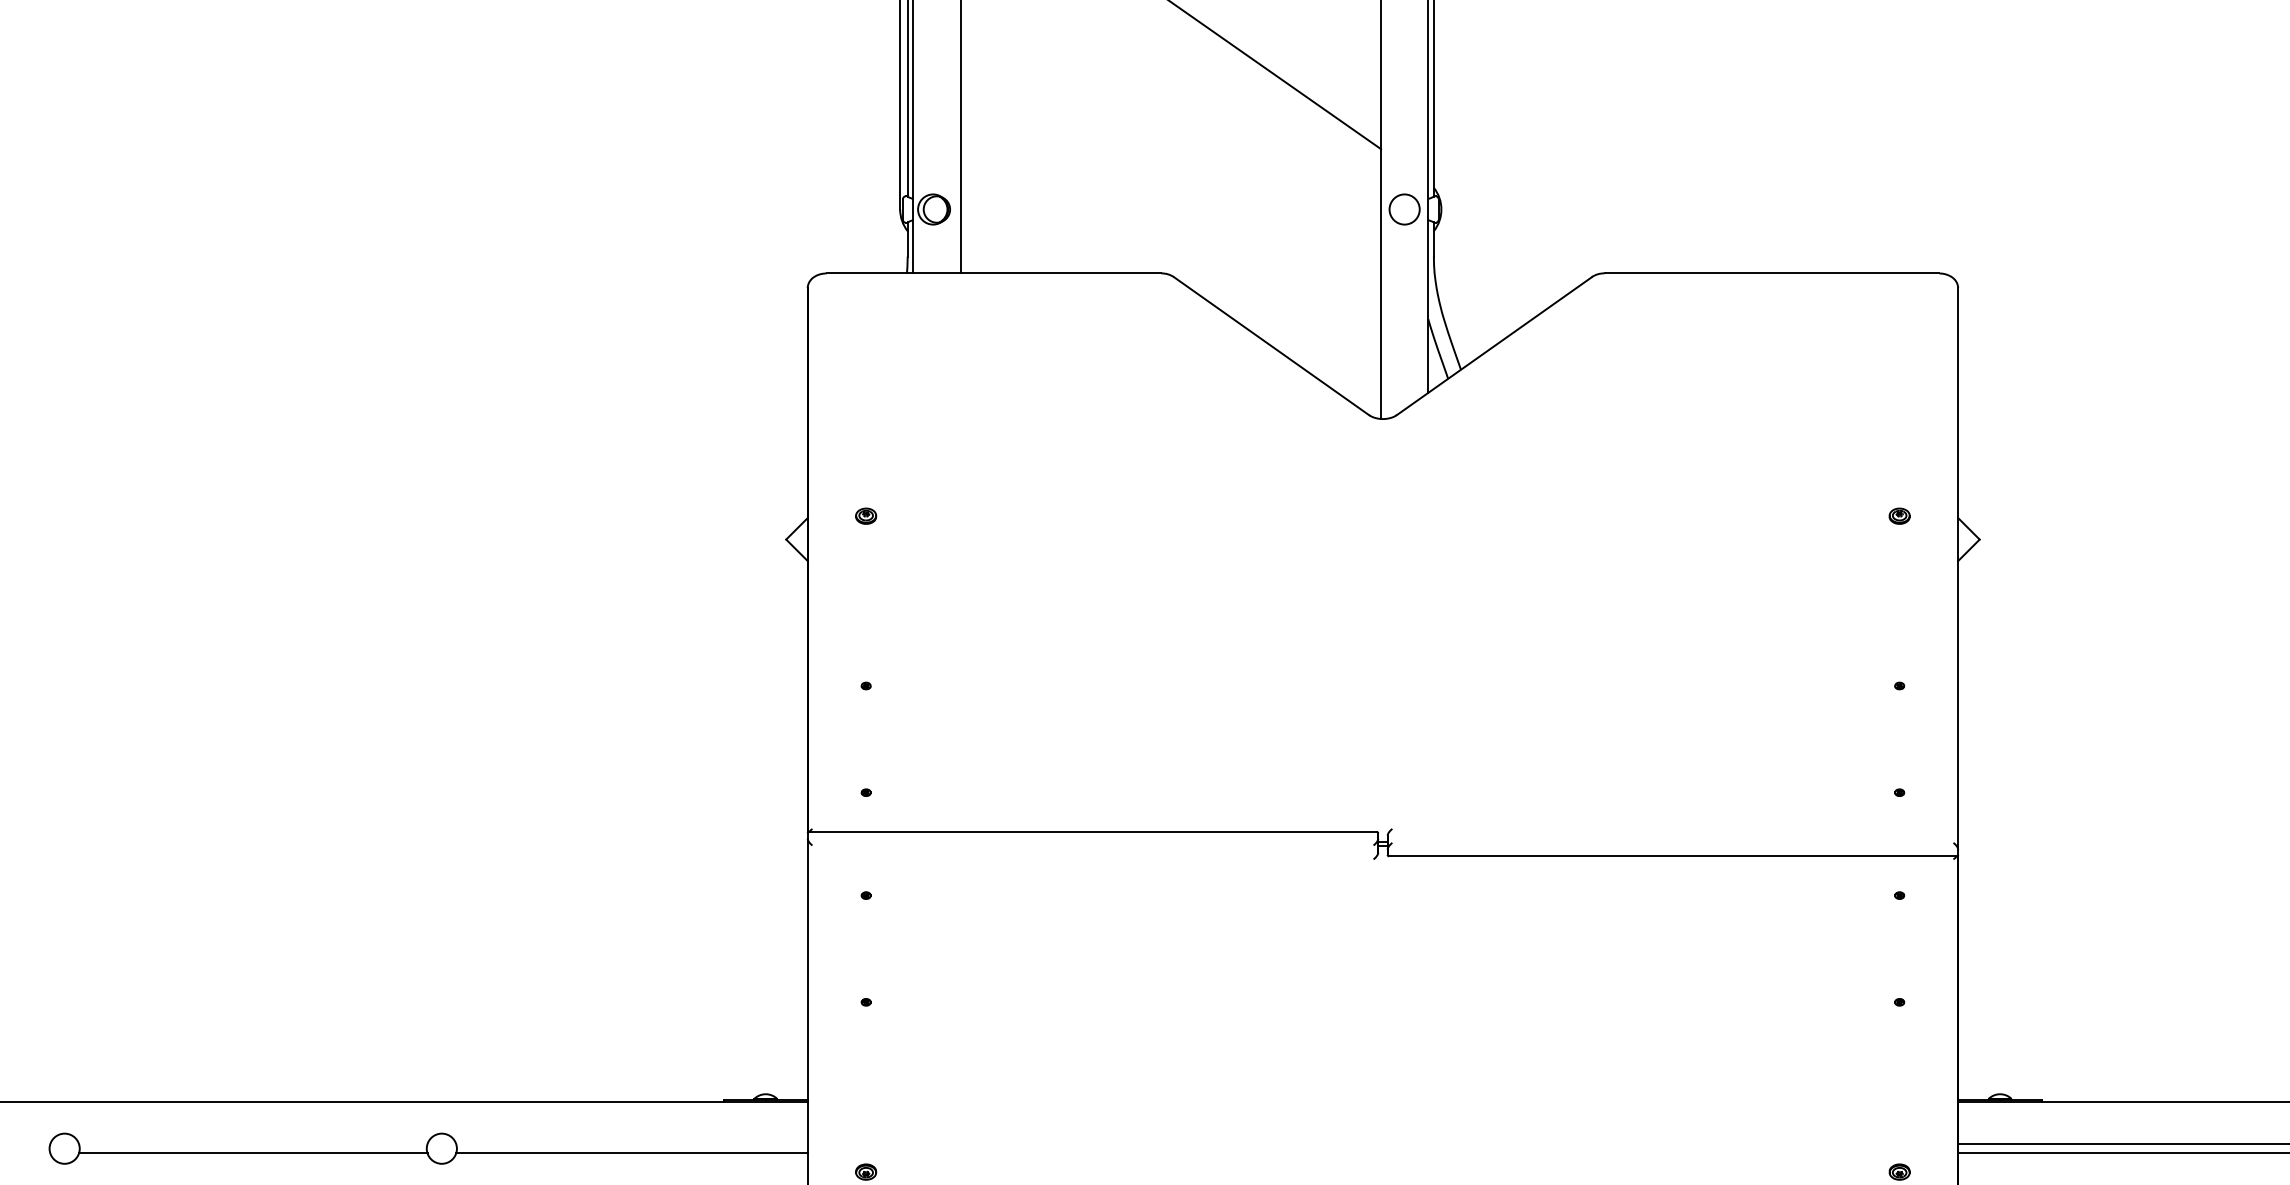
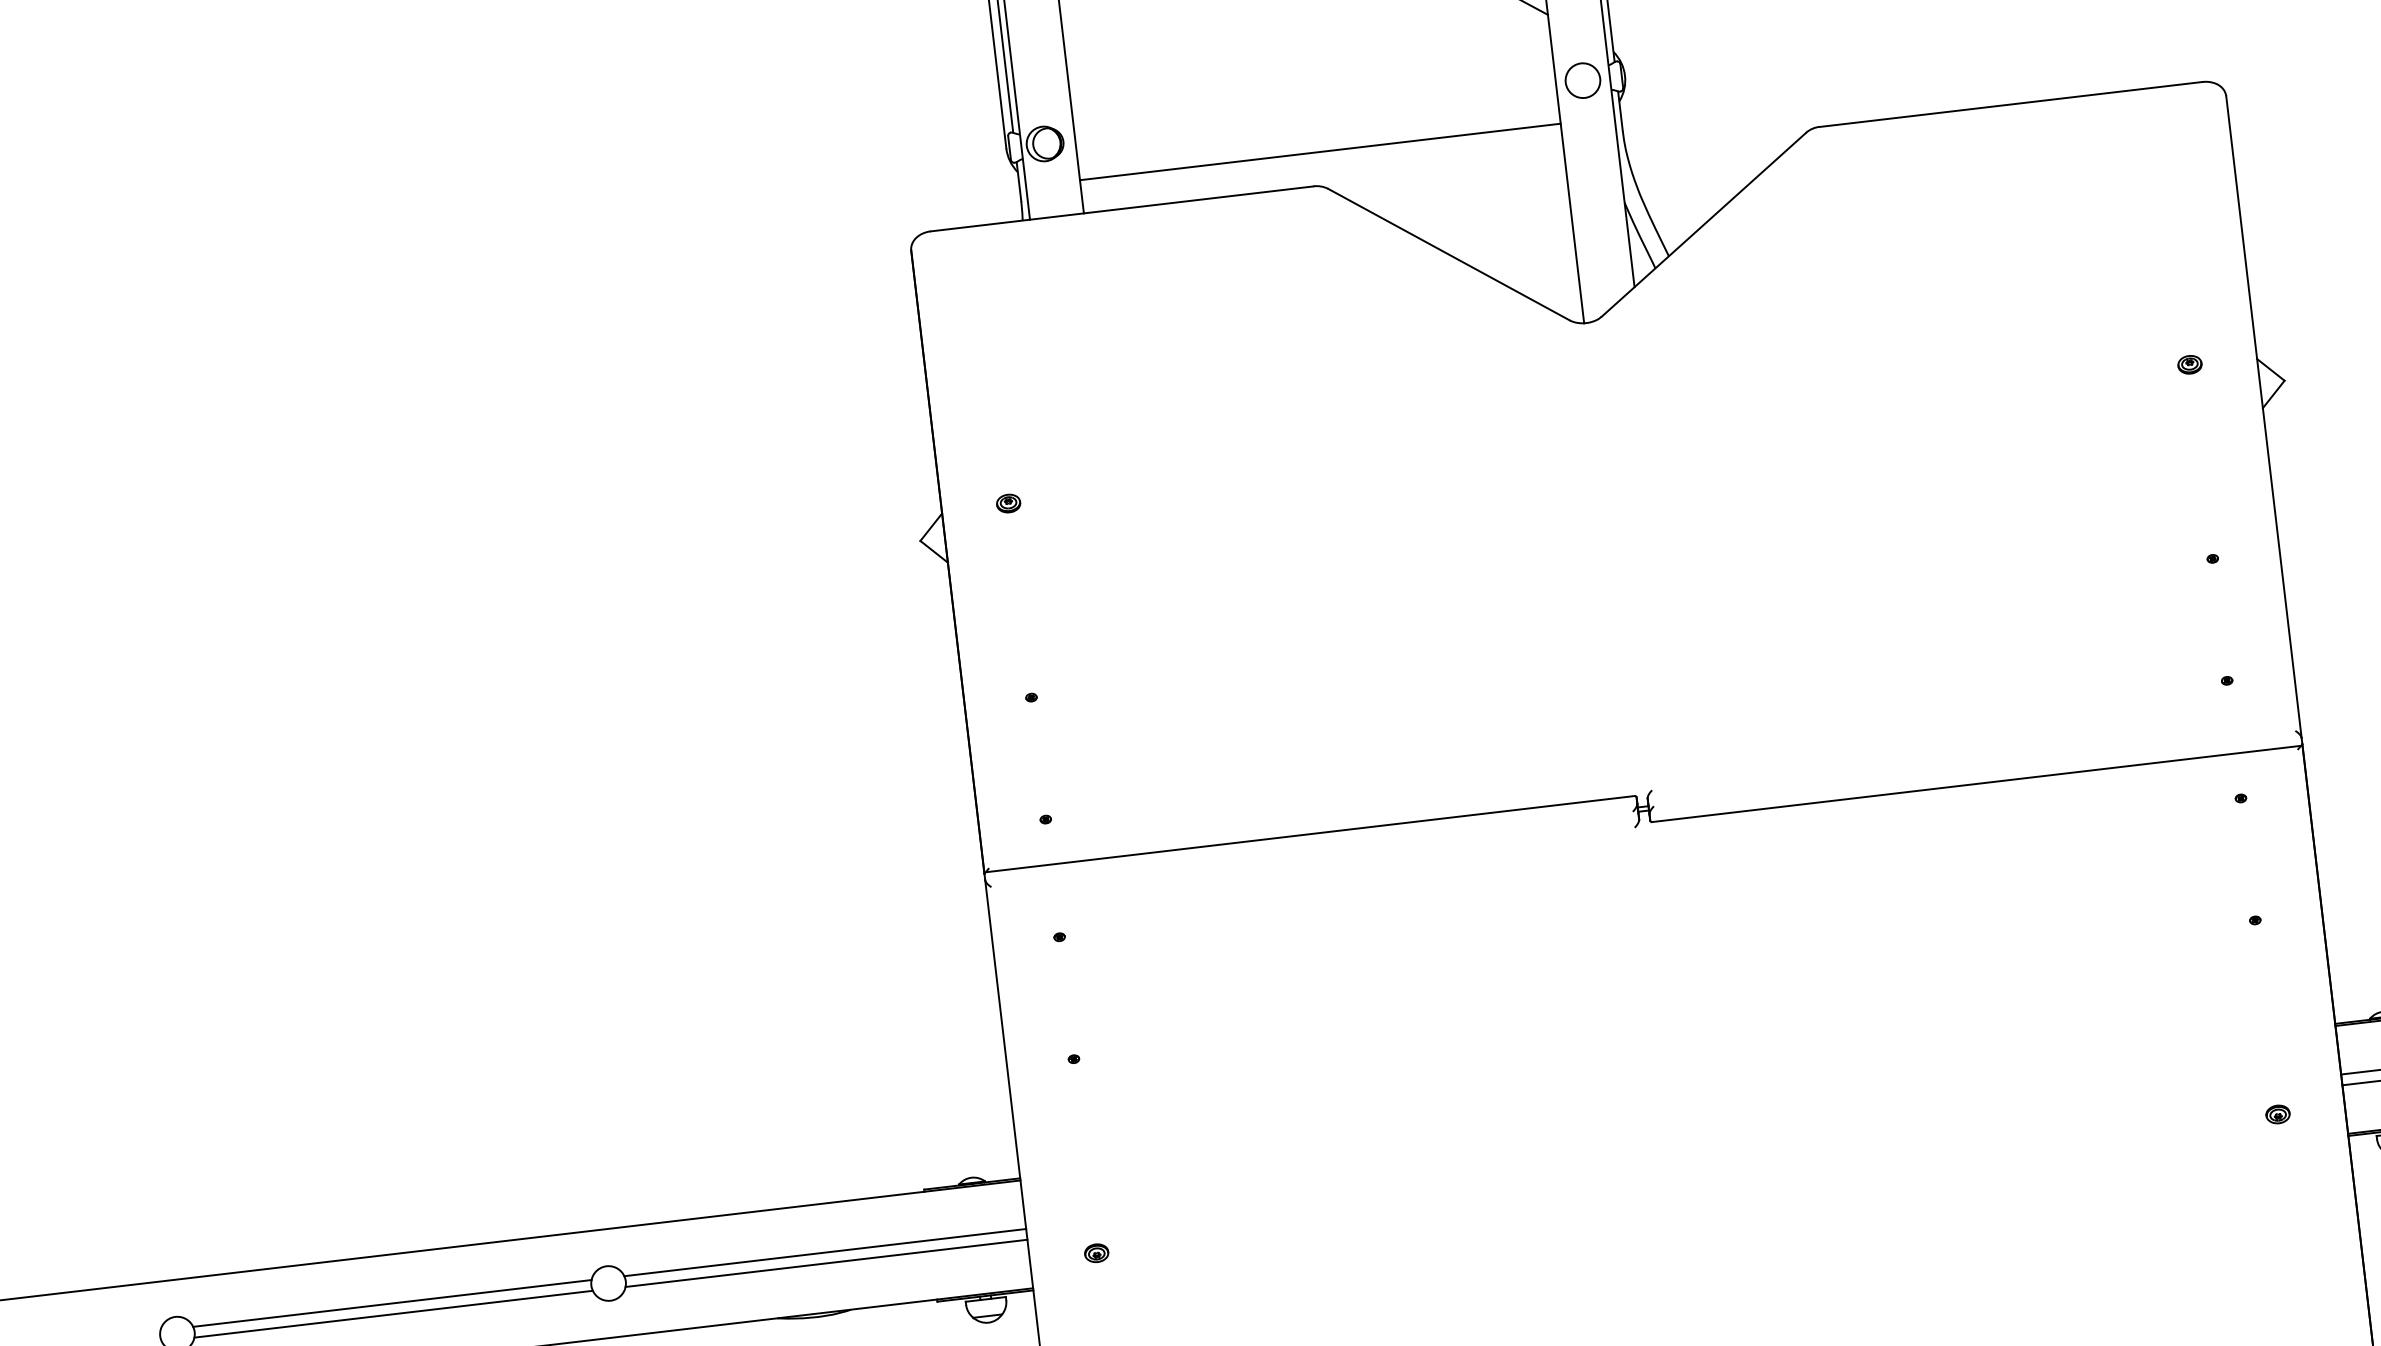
line: (1170, 244) -> (1320, 152), added
line: (253, 1144) -> (392, 1303), added
line: (631, 1144) -> (824, 1253), added

